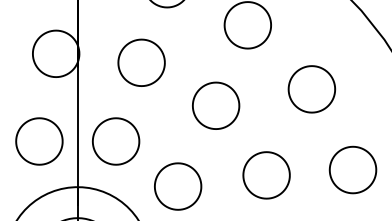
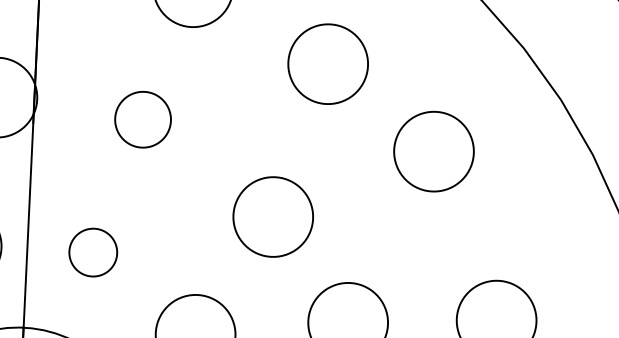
part: (141, 62) -> (142, 119), size x0.7
part: (311, 89) -> (433, 151), moved
part: (216, 105) -> (273, 216), moved
part: (116, 141) -> (93, 252), size x0.6

